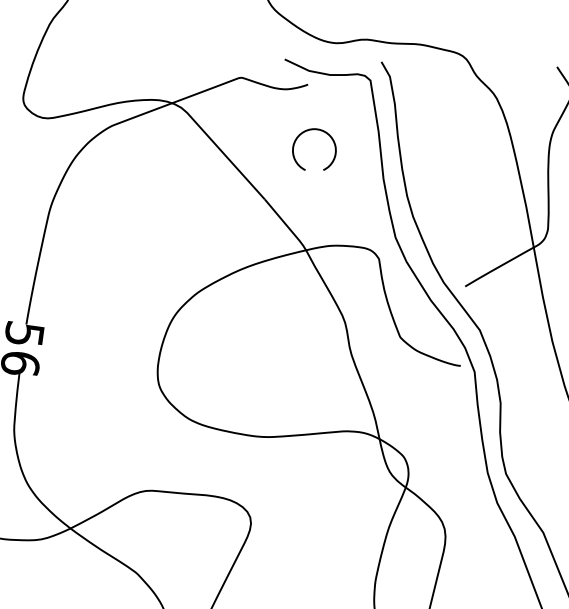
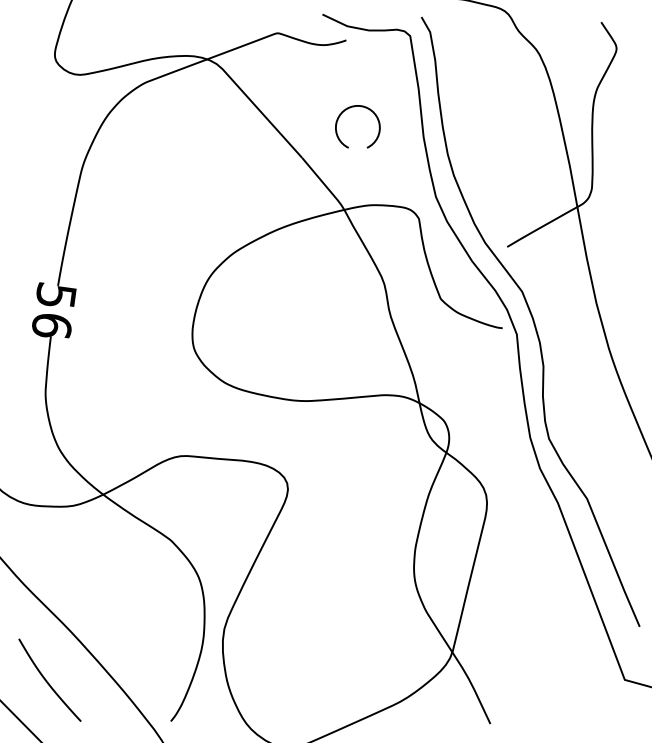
part: (311, 130) -> (354, 107), moved

